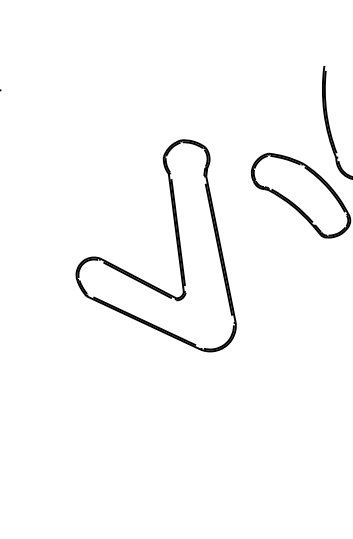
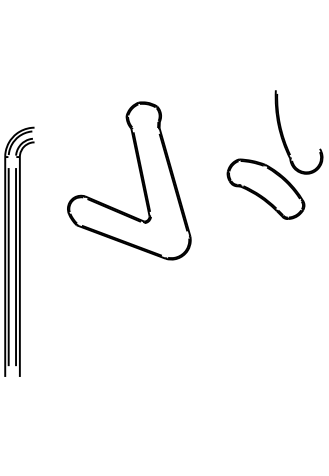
part: (175, 240) -> (140, 178), moved

